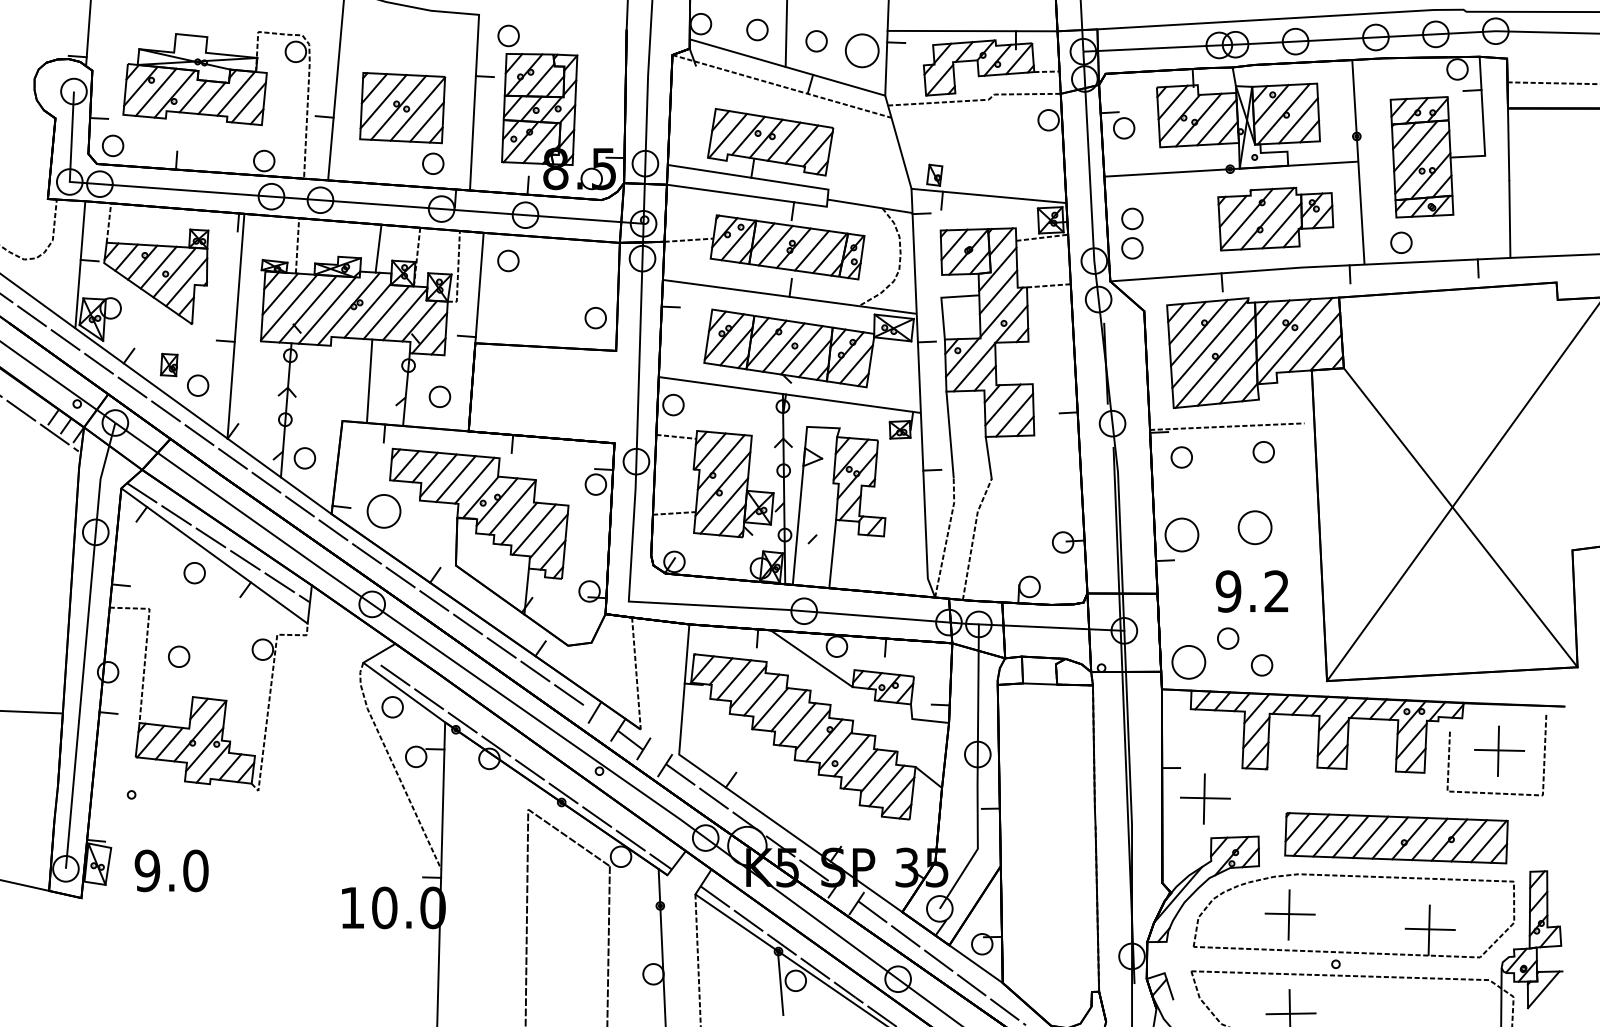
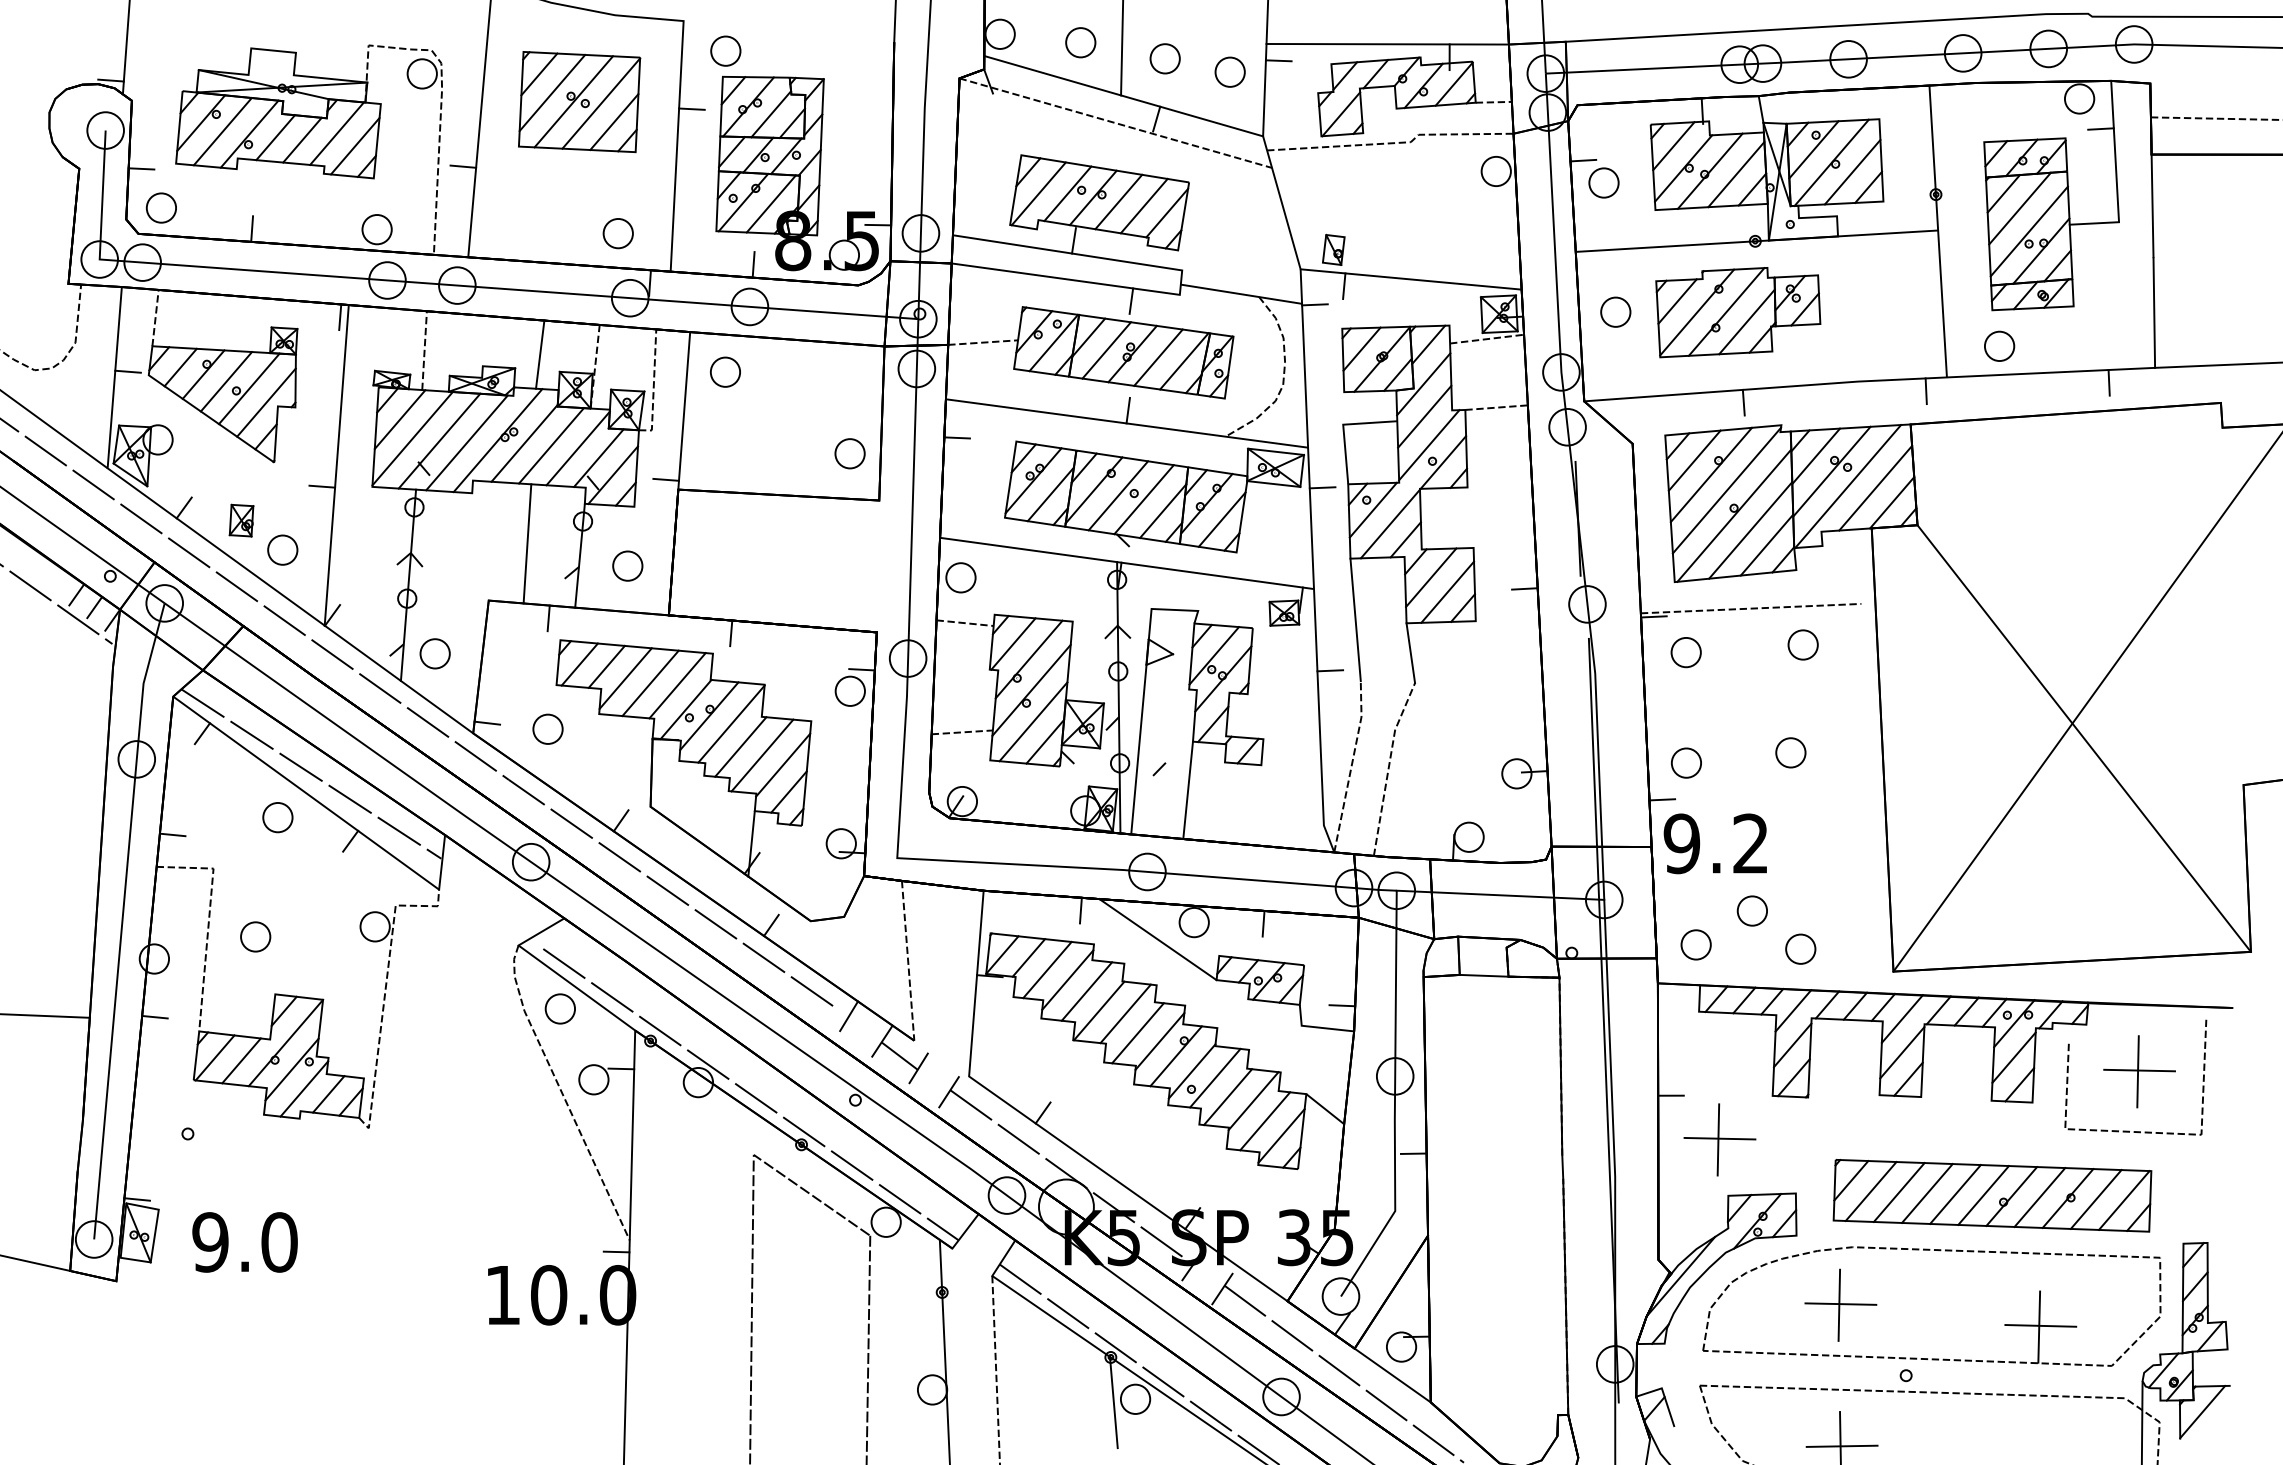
part: (861, 50) -> (1229, 71), size x0.62
part: (402, 108) -> (579, 102), moved
part: (1275, 219) -> (1738, 312), moved
part: (1132, 247) -> (1615, 353), removed
part: (383, 510) -> (547, 728), size x0.62
part: (1254, 527) -> (1790, 752), size x0.62
part: (1181, 534) -> (1686, 762), size x0.62
text: (1251, 591) -> (1714, 843), moved
part: (1188, 662) -> (1695, 944), size x0.62

